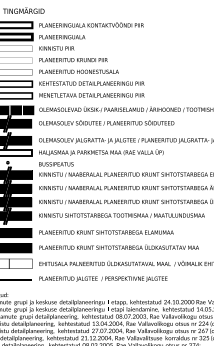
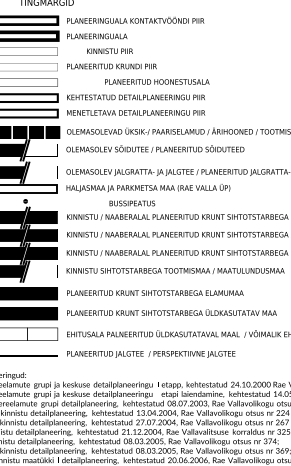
text: (56, 47) -> (109, 50), moved
text: (79, 71) -> (157, 81), moved
fill: (19, 123) -> (40, 149), removed
fill: (19, 140) -> (40, 172), removed
text: (56, 164) -> (132, 203), moved
fill: (19, 216) -> (40, 271), removed

